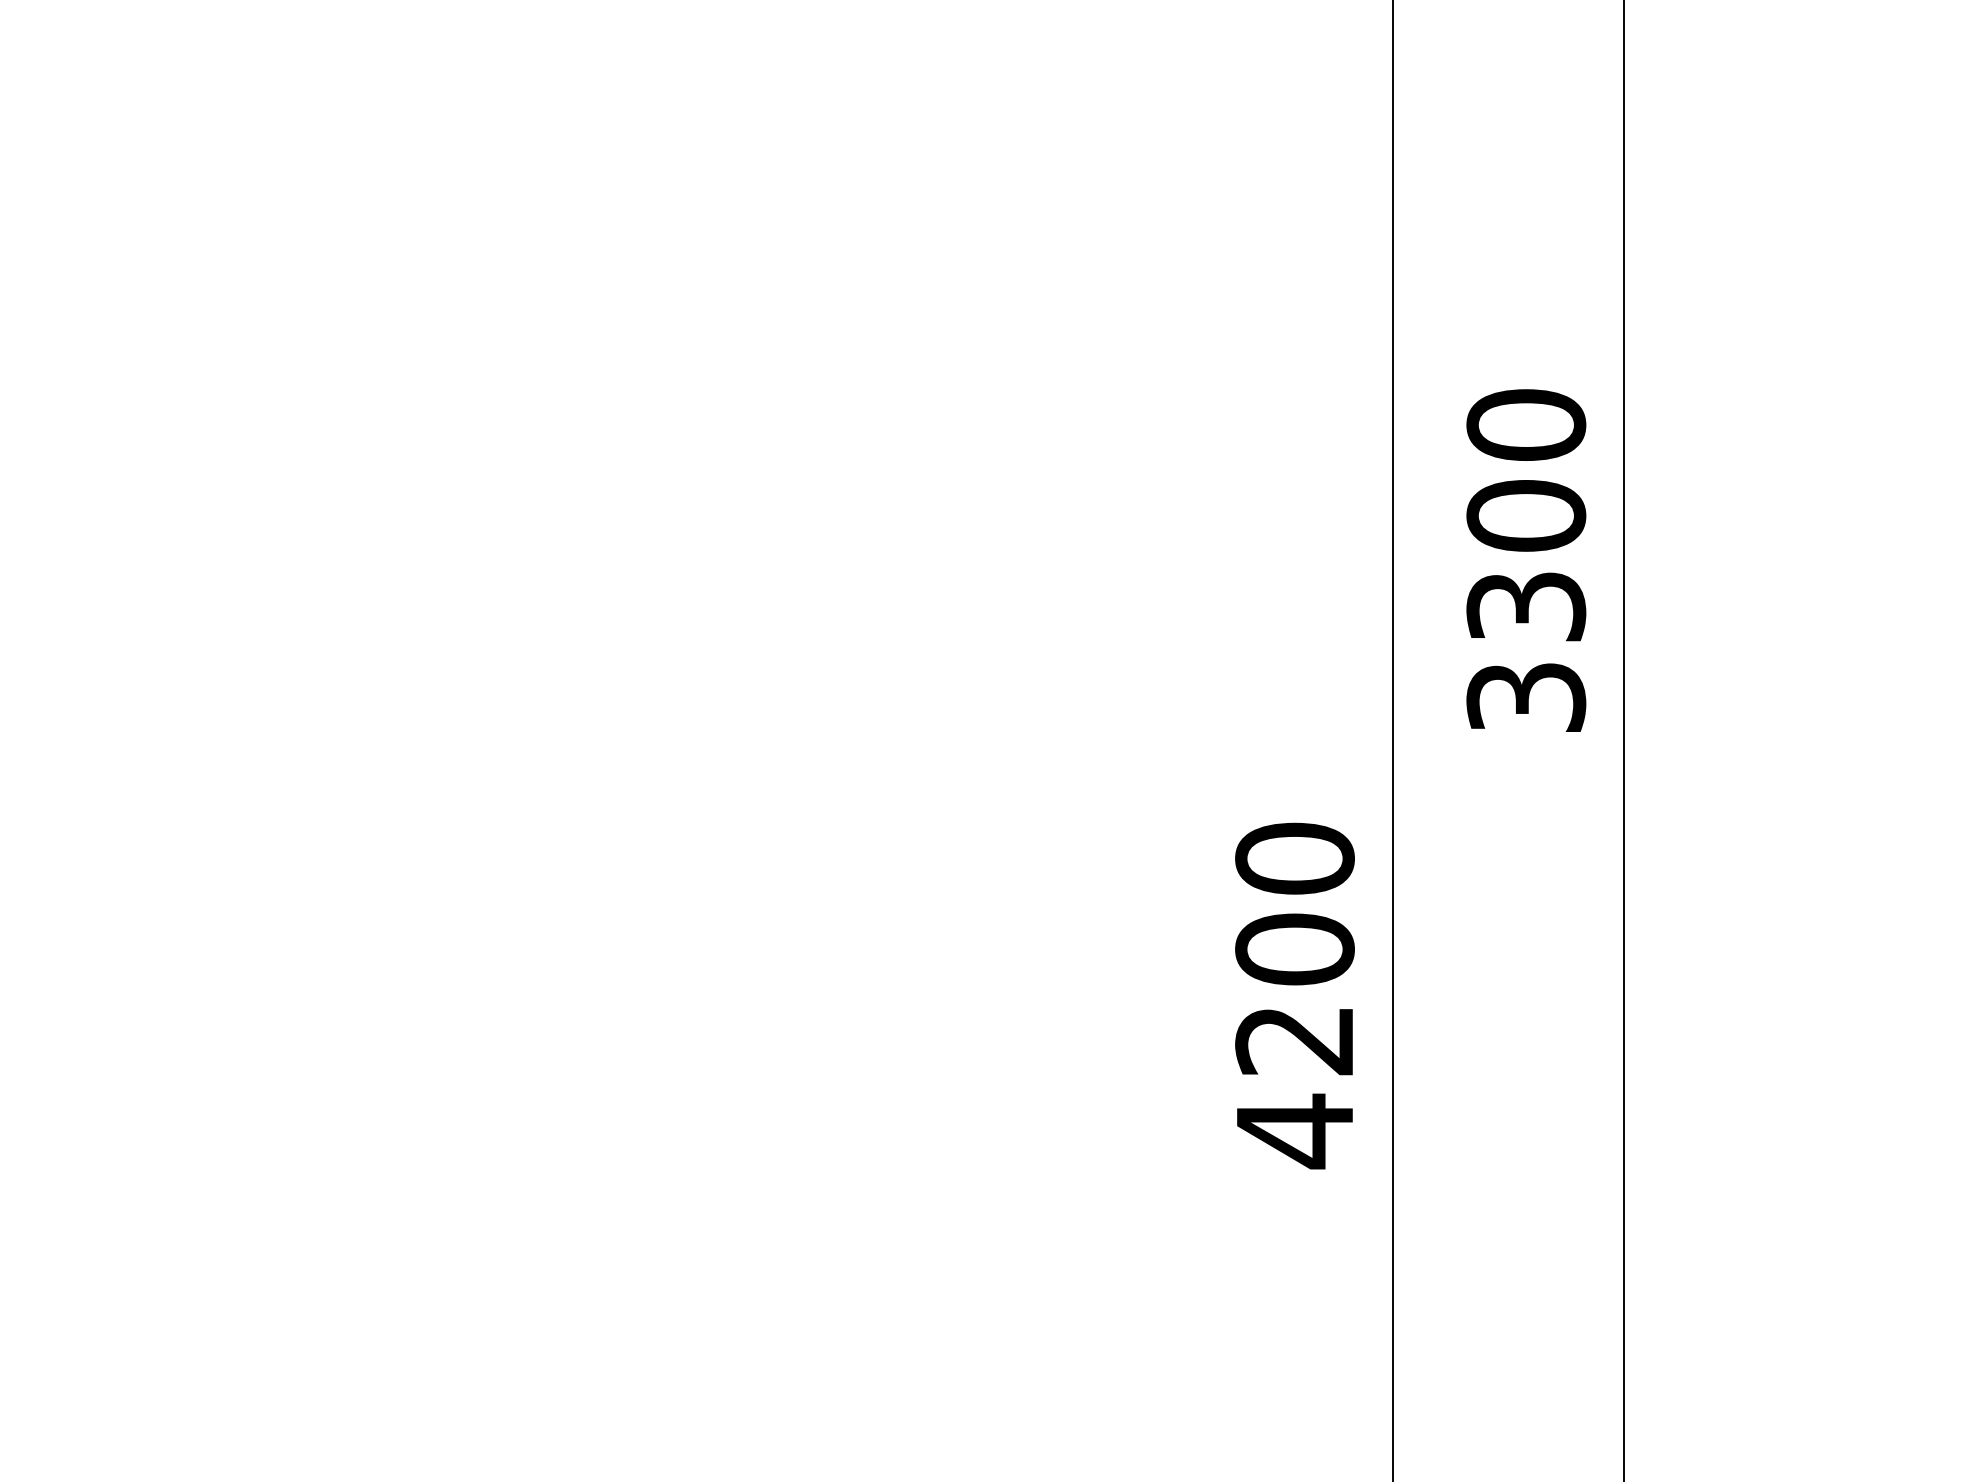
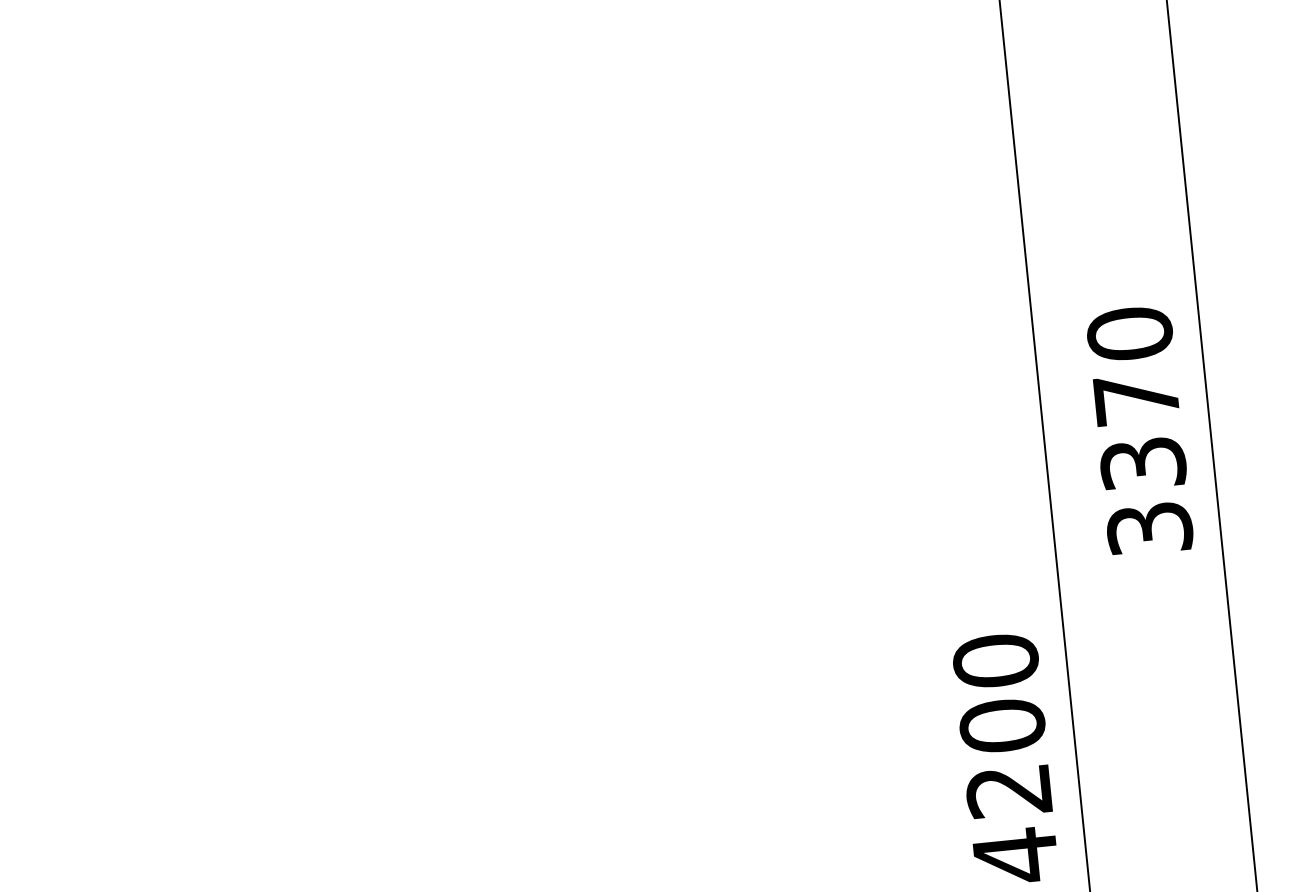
text: (1526, 515) -> (1136, 398), 3300 -> 3370

